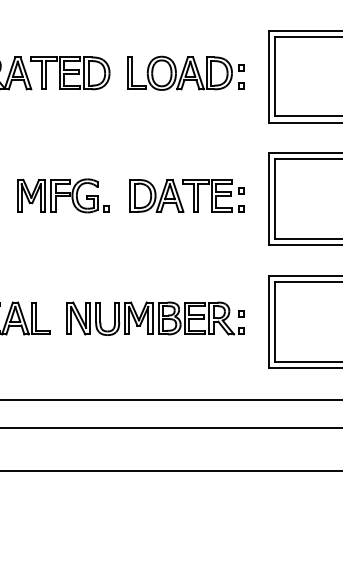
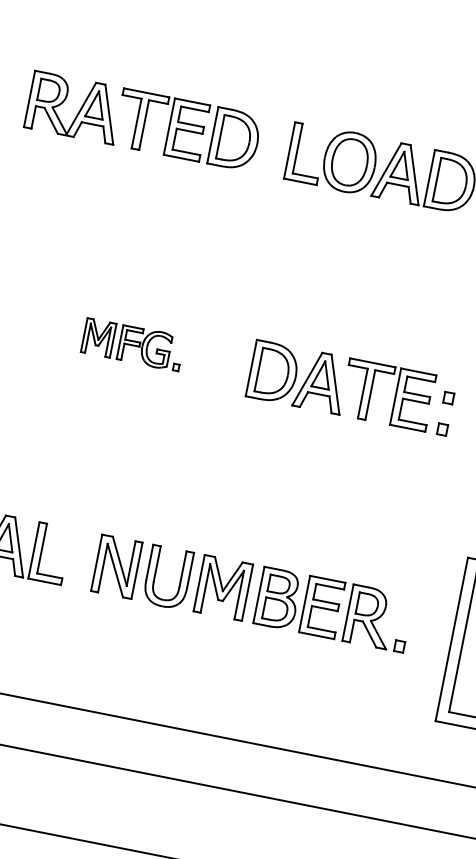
part: (63, 195) -> (133, 343), size x0.6
part: (241, 313) -> (406, 615), removed

